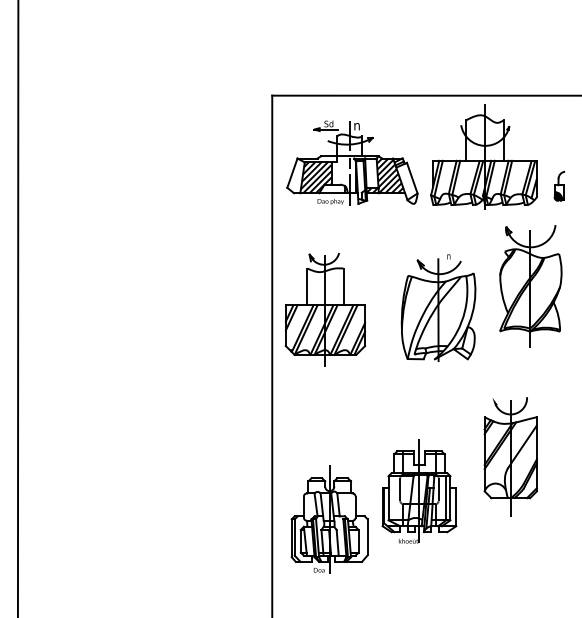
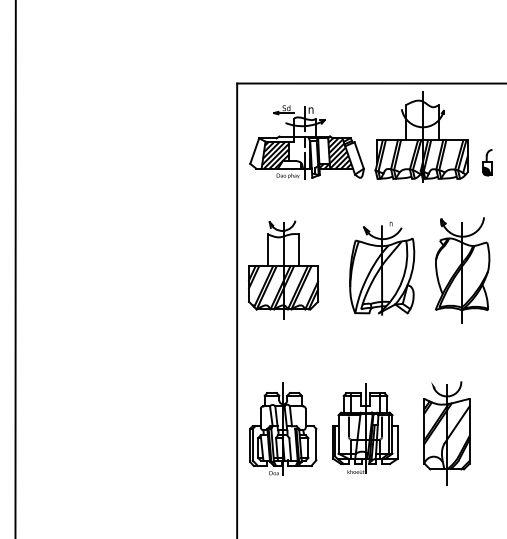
part: (530, 286) -> (462, 270), moved
part: (510, 456) -> (446, 433), moved
part: (330, 518) -> (283, 428), moved

